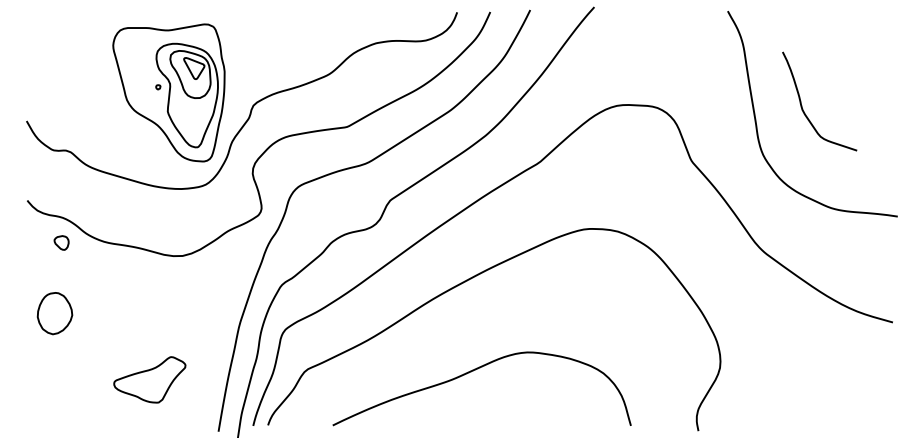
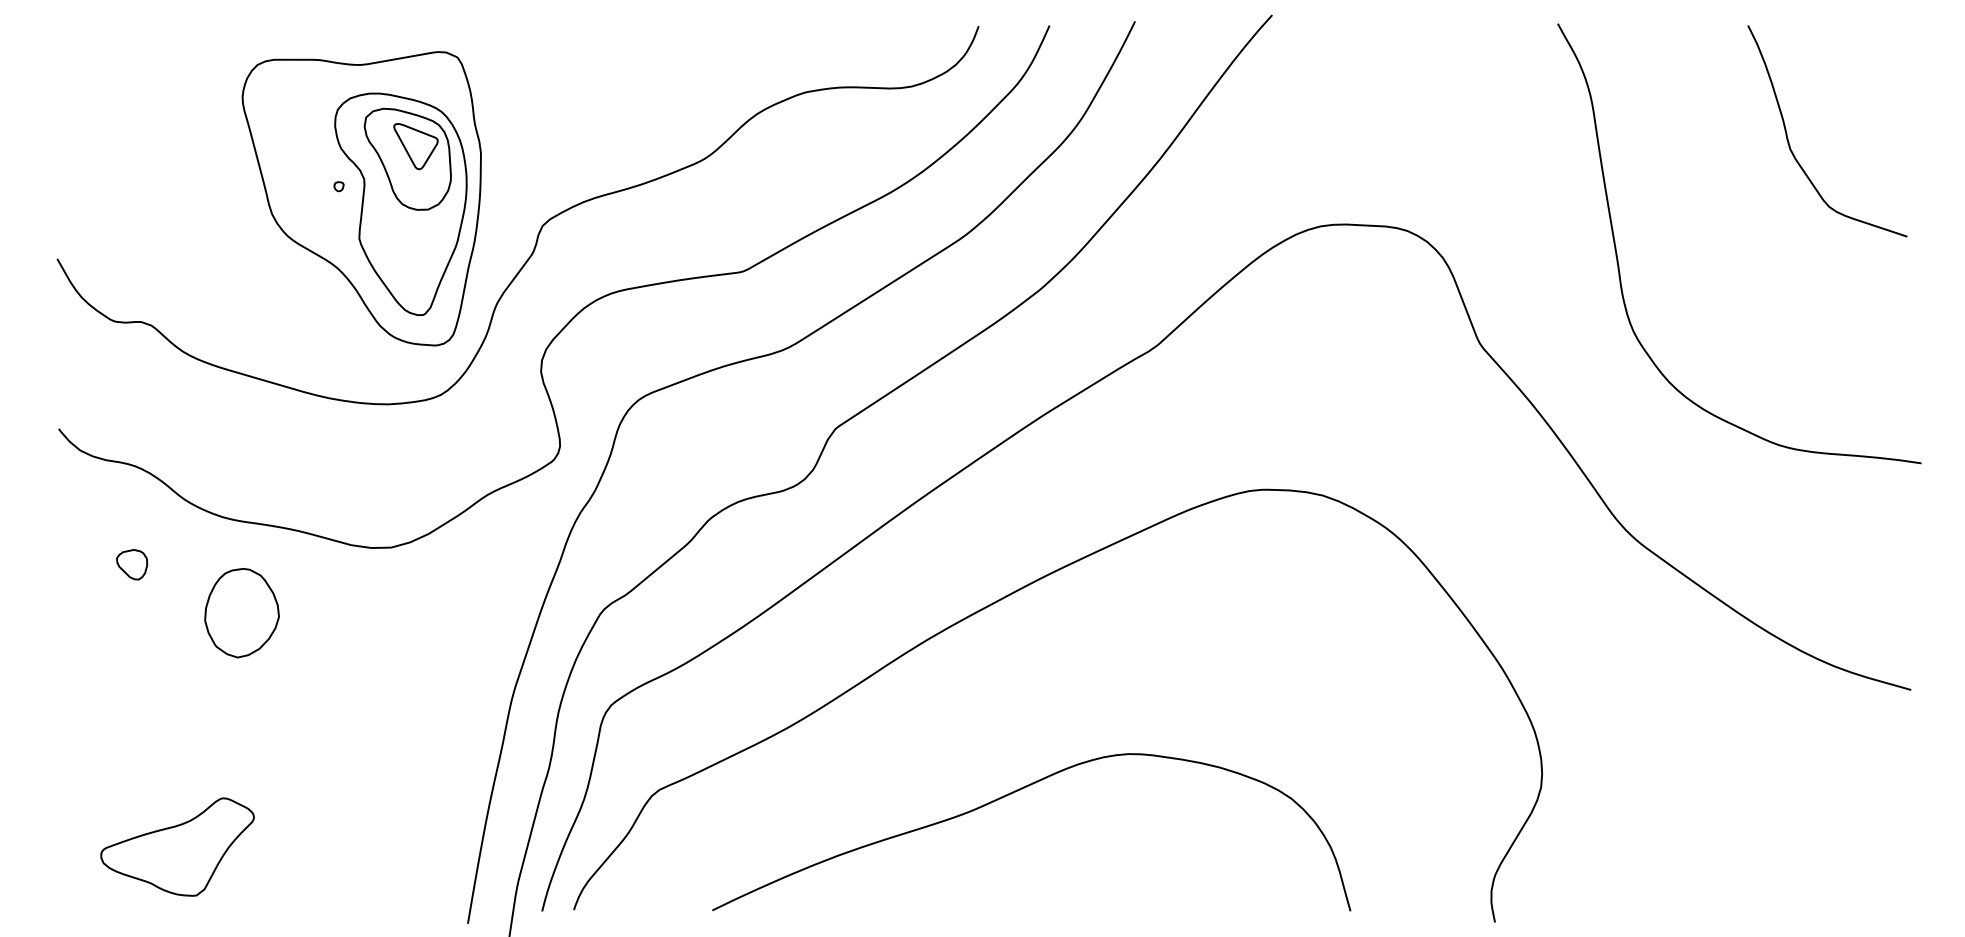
curve: (802, 105) -> (1790, 139), moved
part: (61, 242) -> (131, 563), moved
part: (54, 313) -> (240, 612), moved
part: (149, 379) -> (176, 846), moved

